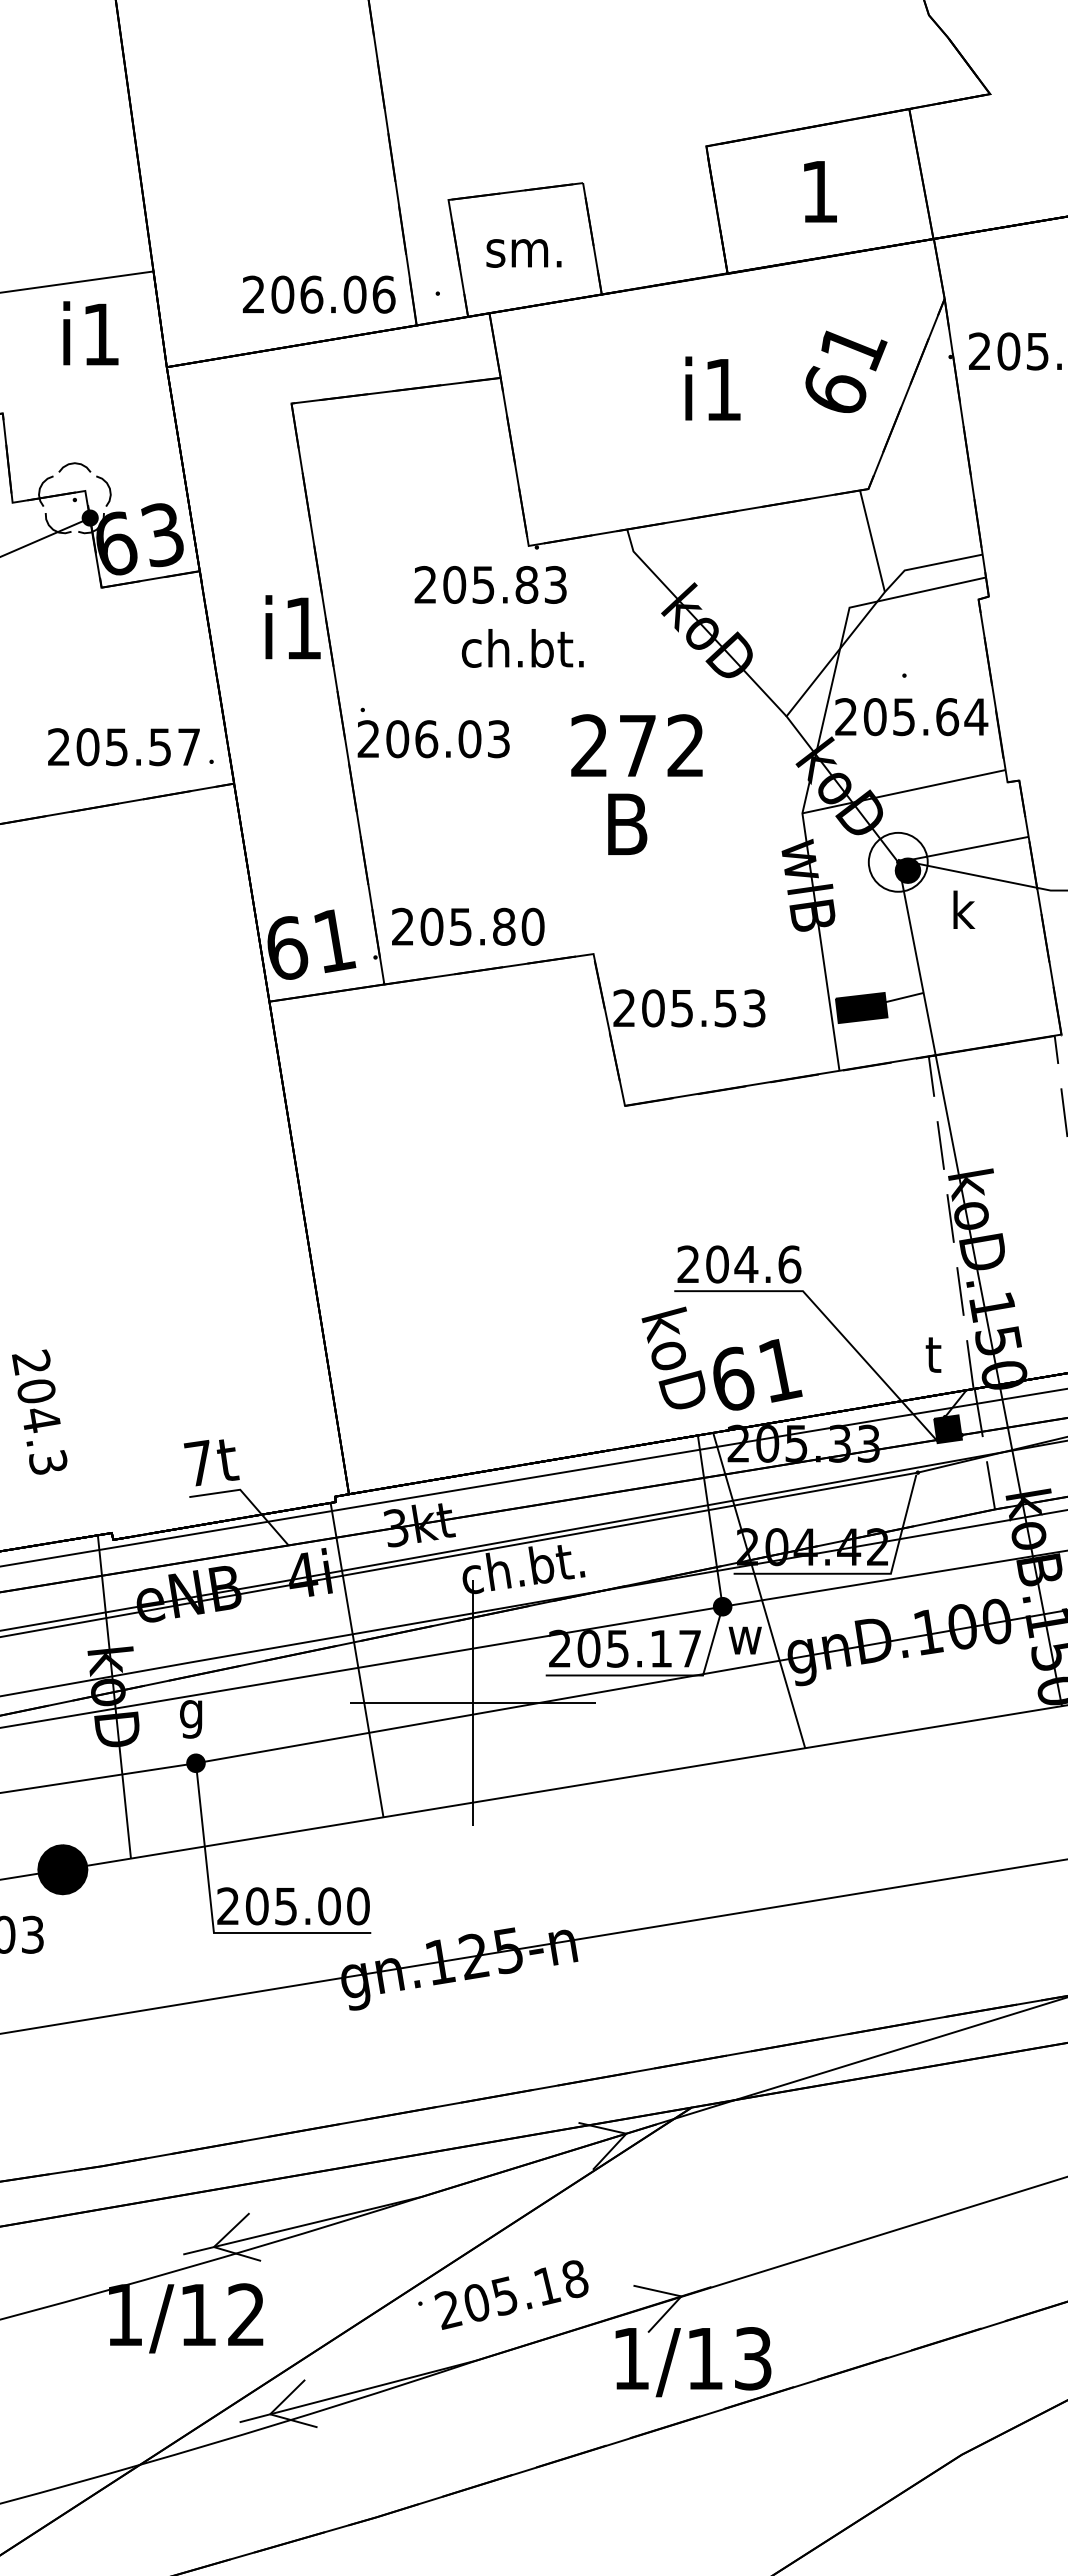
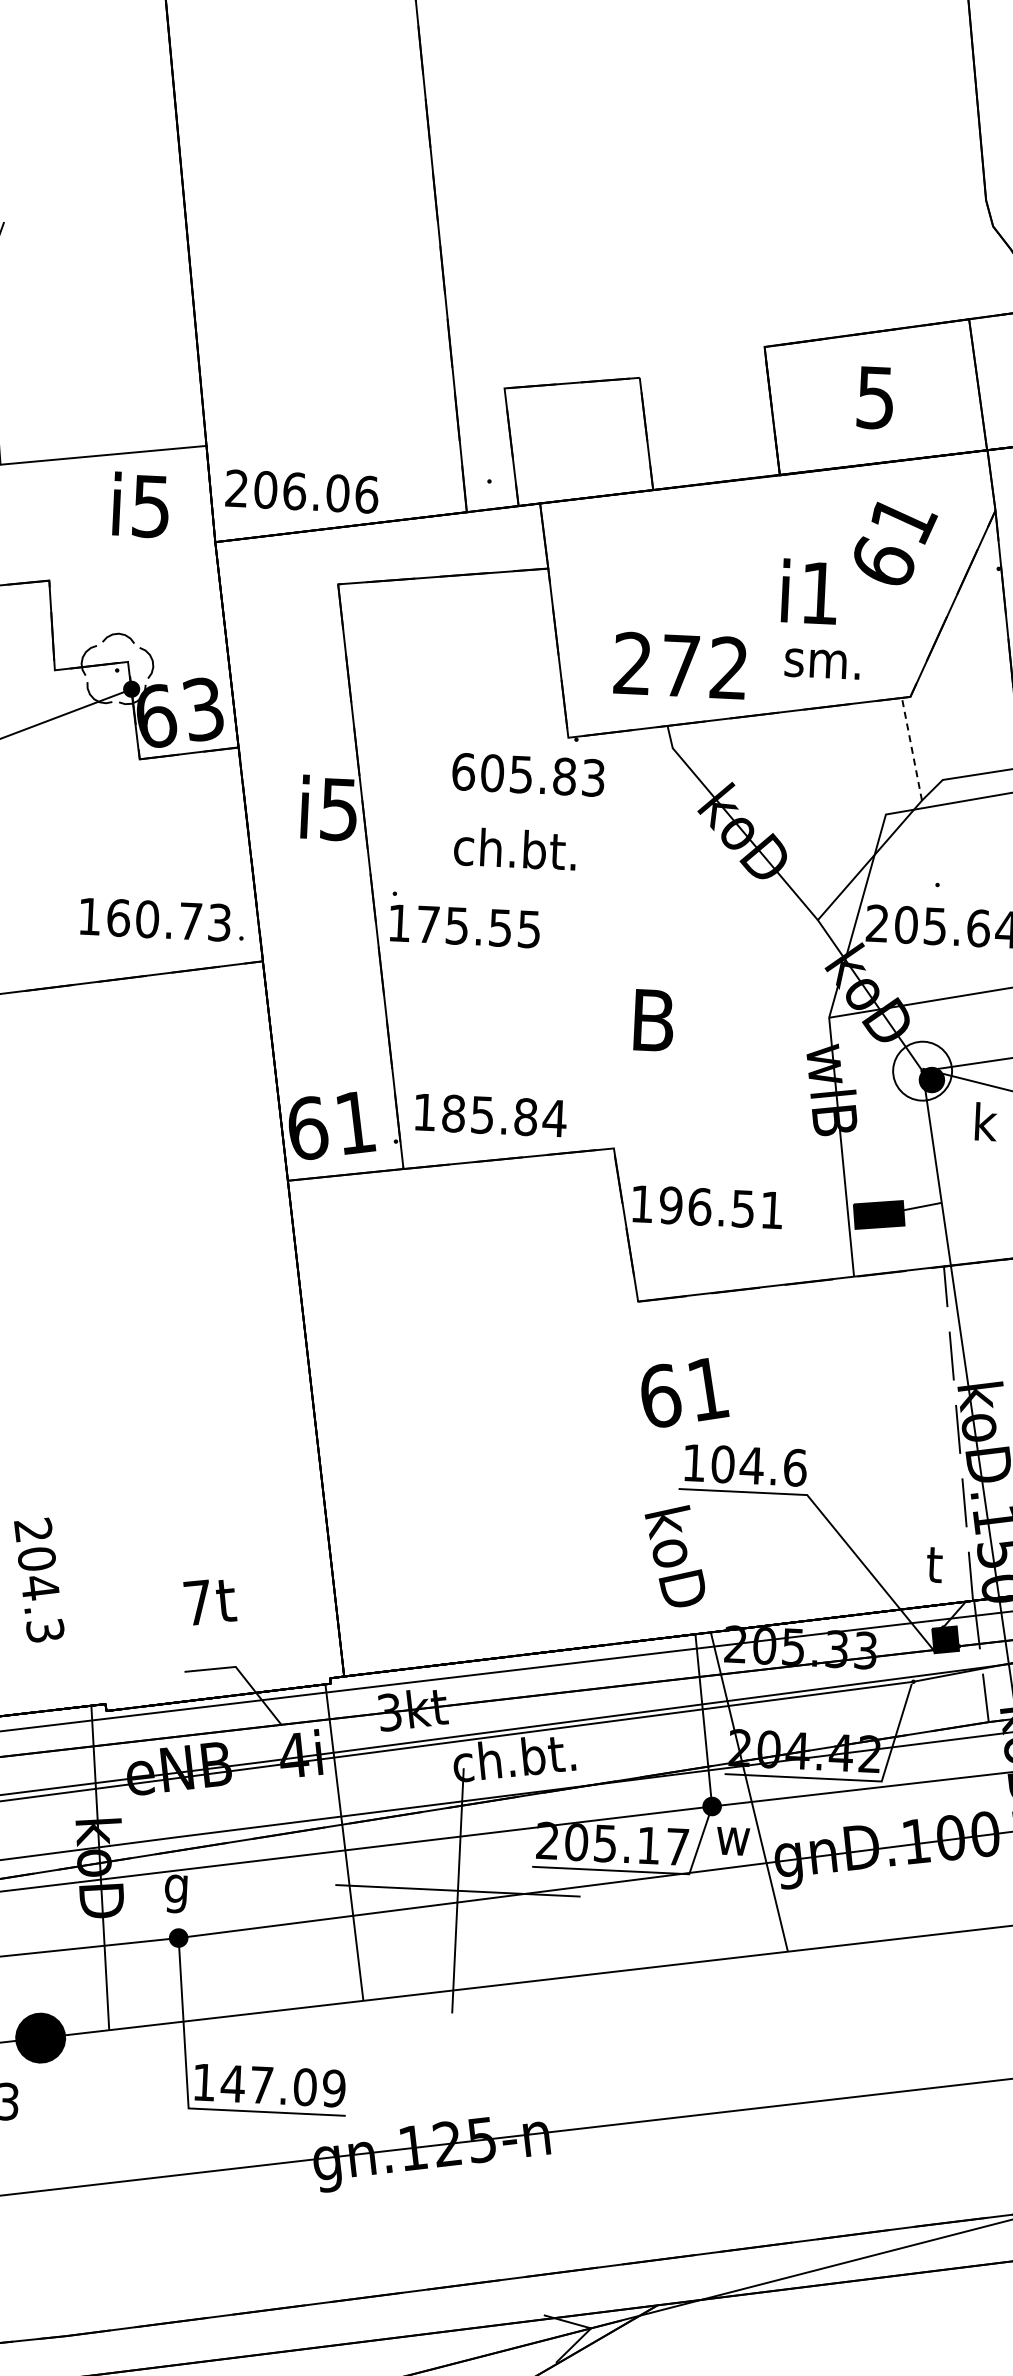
text: (819, 192) -> (875, 398), 1 -> 5
text: (523, 253) -> (821, 664), moved
text: (319, 294) -> (302, 491), moved
text: (100, 334) -> (150, 506), i1 -> i5
text: (846, 371) -> (895, 543), moved
text: (712, 388) -> (809, 591), moved
line: (872, 540) -> (912, 748), solid -> dashed
text: (425, 584) -> (463, 771), 205.83 -> 605.83
text: (302, 628) -> (338, 809), i1 -> i5
text: (522, 648) -> (514, 848), moved
text: (433, 739) -> (464, 926), 206.03 -> 175.55
text: (636, 745) -> (679, 665), moved
text: (123, 747) -> (154, 919), 205.57 -> 160.73
text: (468, 926) -> (490, 1115), 205.80 -> 185.84
text: (689, 1008) -> (707, 1207), 205.53 -> 196.51
text: (687, 1263) -> (693, 1461), 204.6 -> 104.6
text: (757, 1374) -> (685, 1392), moved
text: (211, 1462) -> (210, 1602), moved
text: (293, 1906) -> (269, 2085), 205.00 -> 147.09

